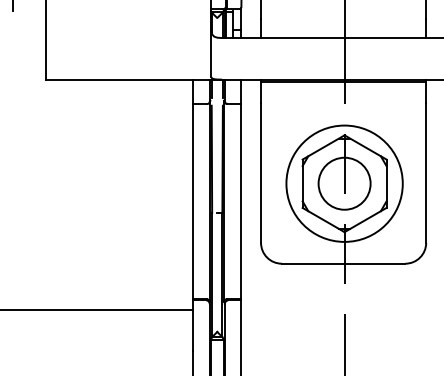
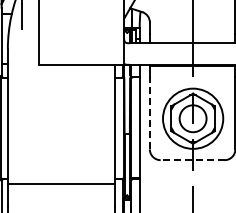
line: (260, 171) -> (149, 112), solid -> dashed
line: (343, 264) -> (192, 160), solid -> dashed

